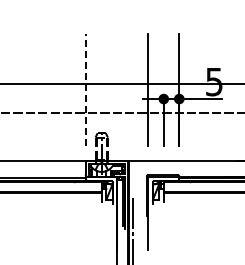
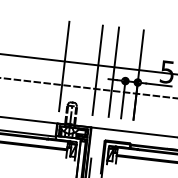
line: (86, 89) -> (64, 66), dashed -> solid
line: (128, 89) -> (98, 70), added

